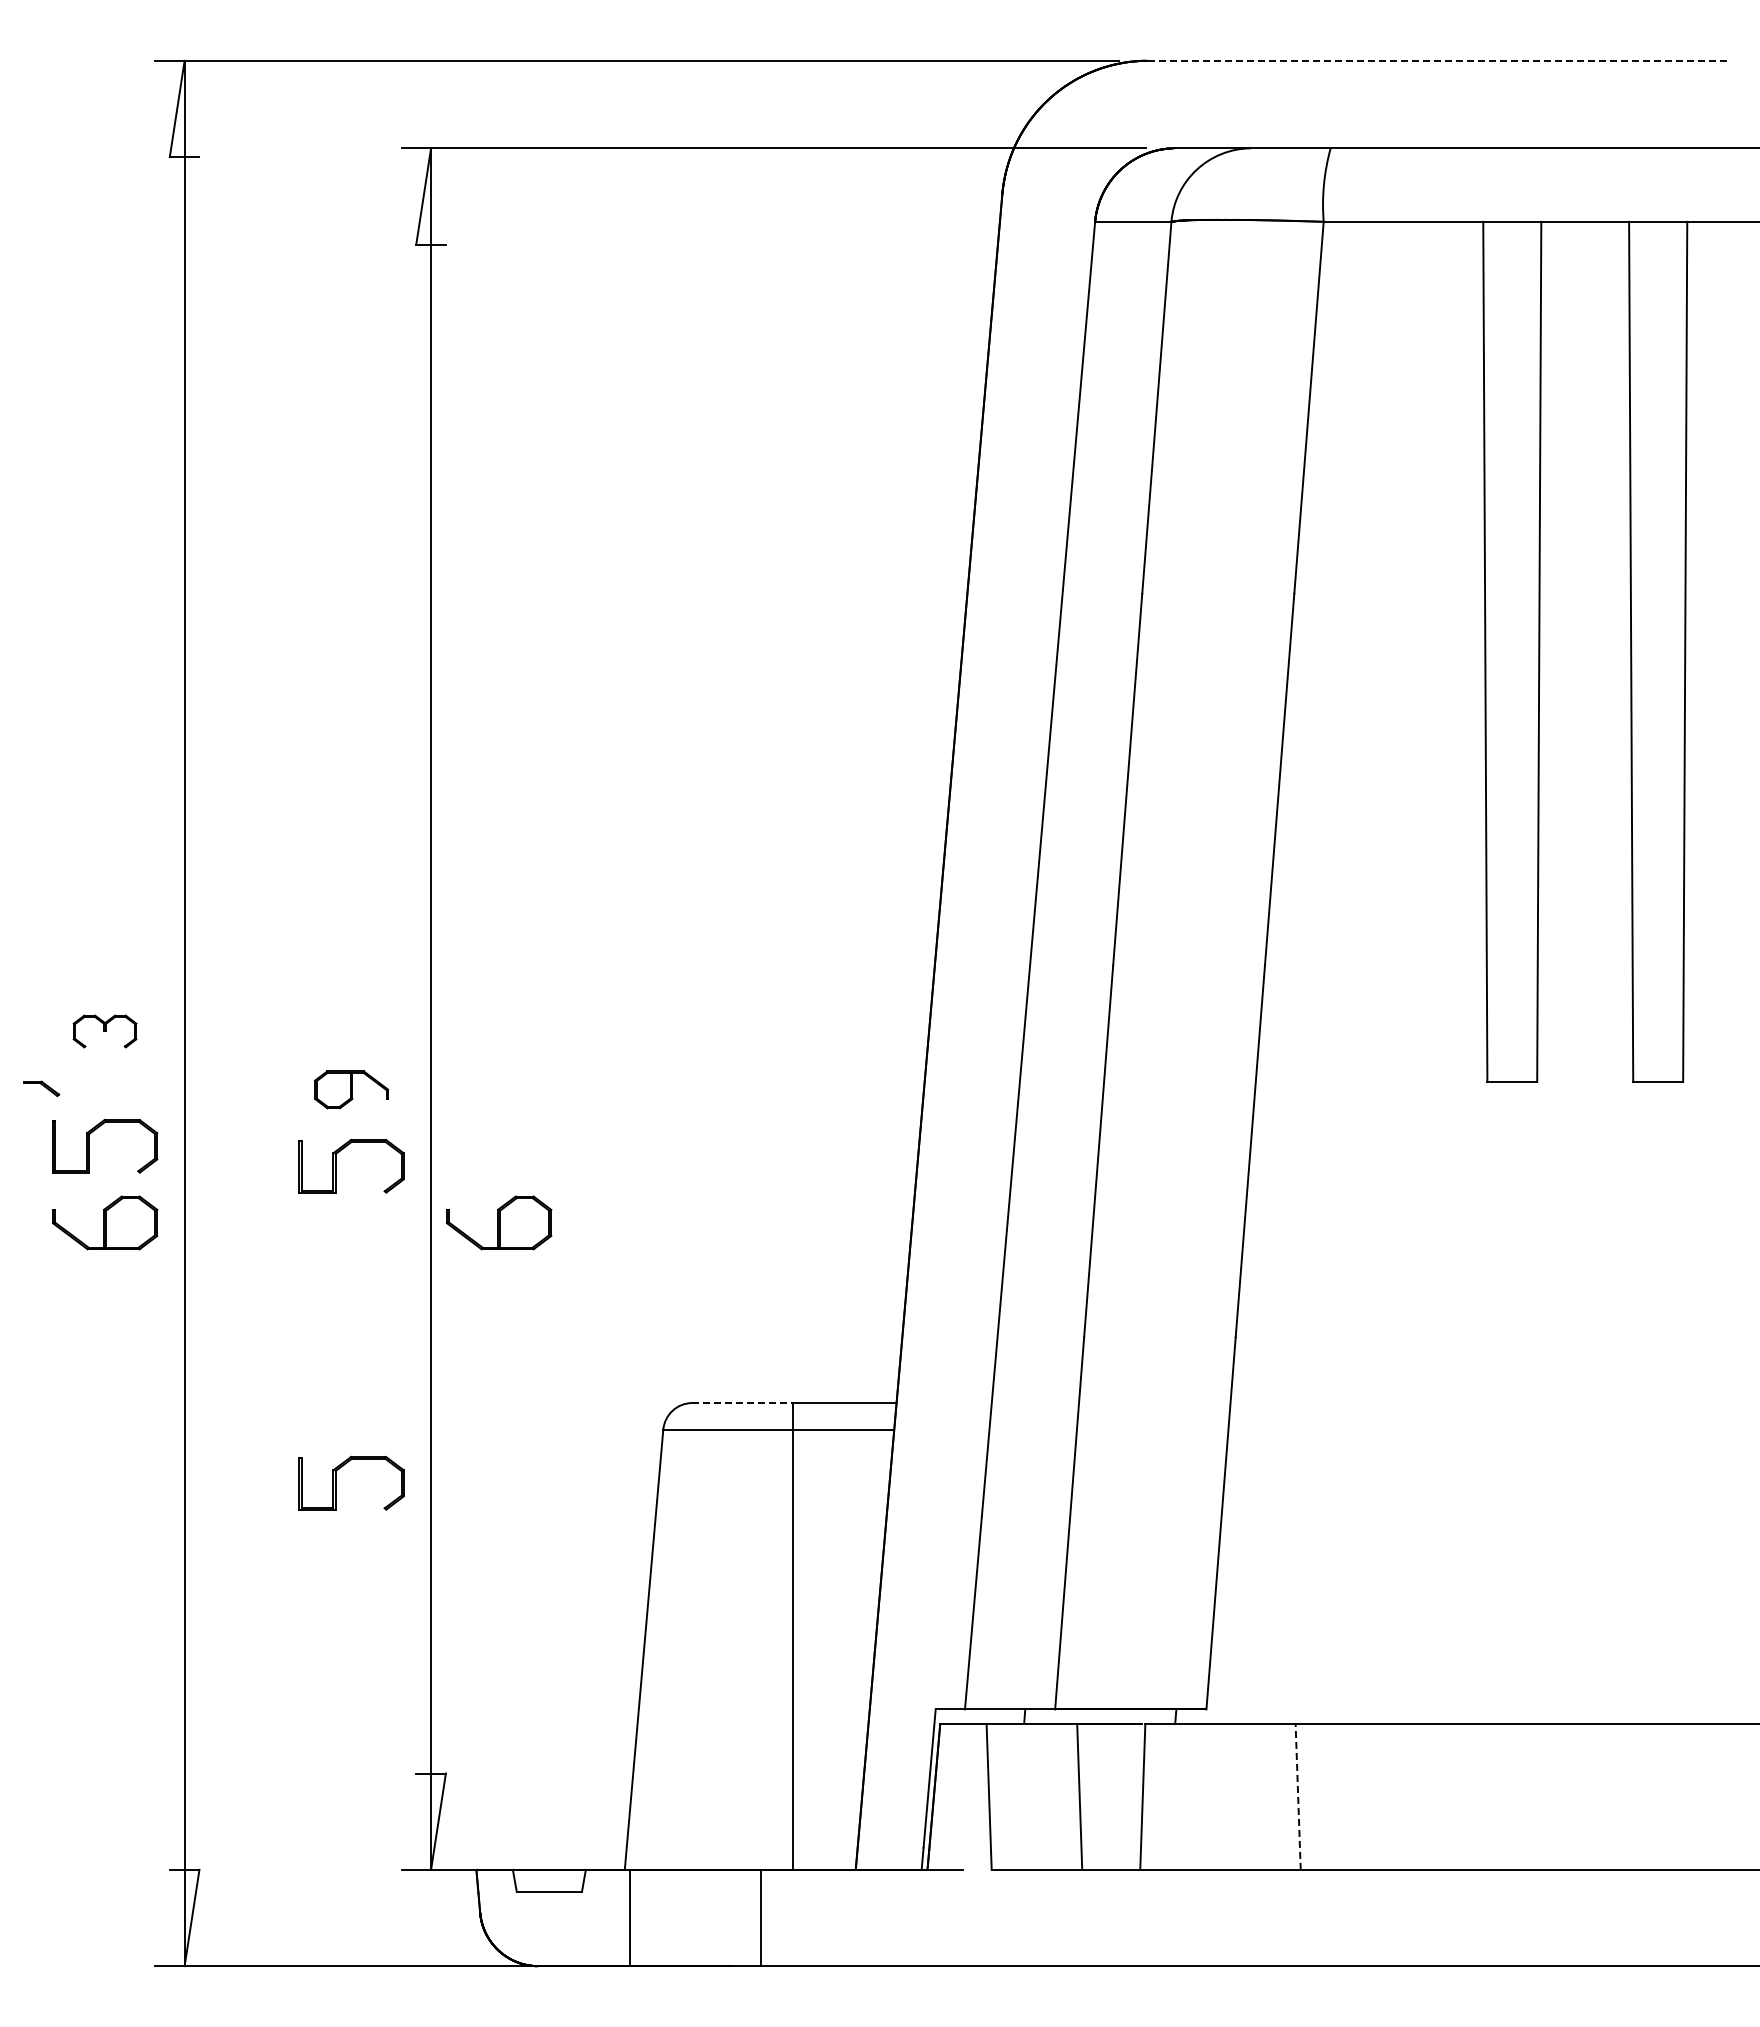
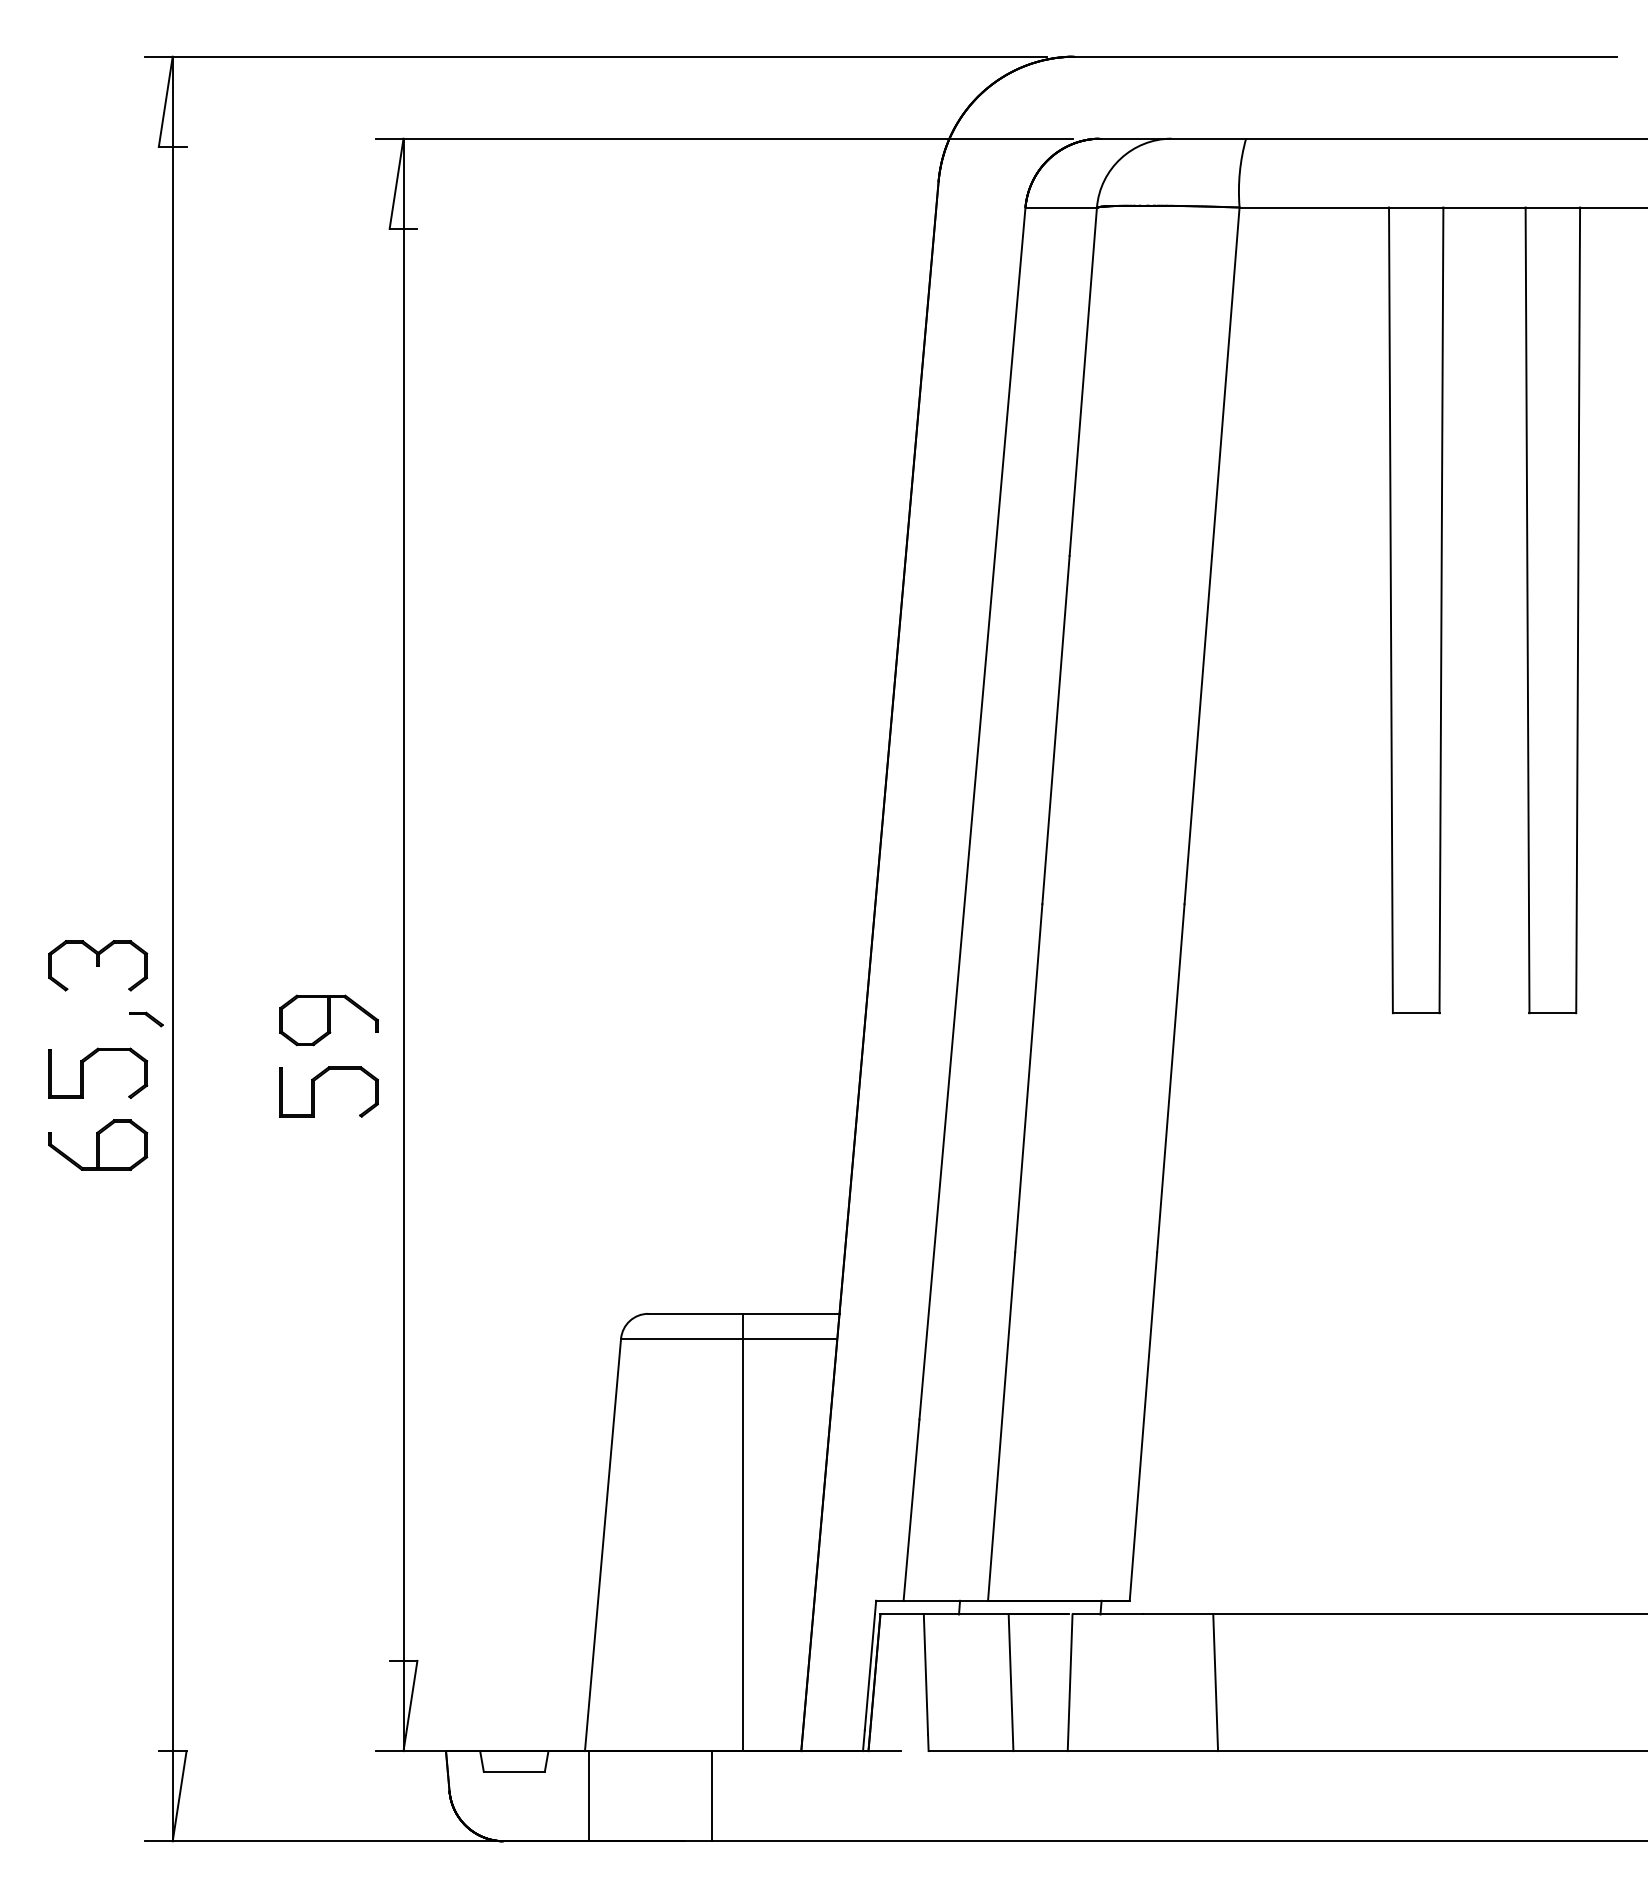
line: (1437, 60) -> (1346, 56), dashed -> solid
part: (104, 1031) -> (97, 965), size x1.67
part: (41, 1088) -> (146, 1019), moved
part: (351, 1089) -> (329, 1020), size x1.43
part: (498, 1222) -> (466, 1144), removed
line: (743, 1403) -> (696, 1314), dashed -> solid
part: (336, 1482) -> (314, 1388), removed
line: (1298, 1796) -> (1215, 1682), dashed -> solid

